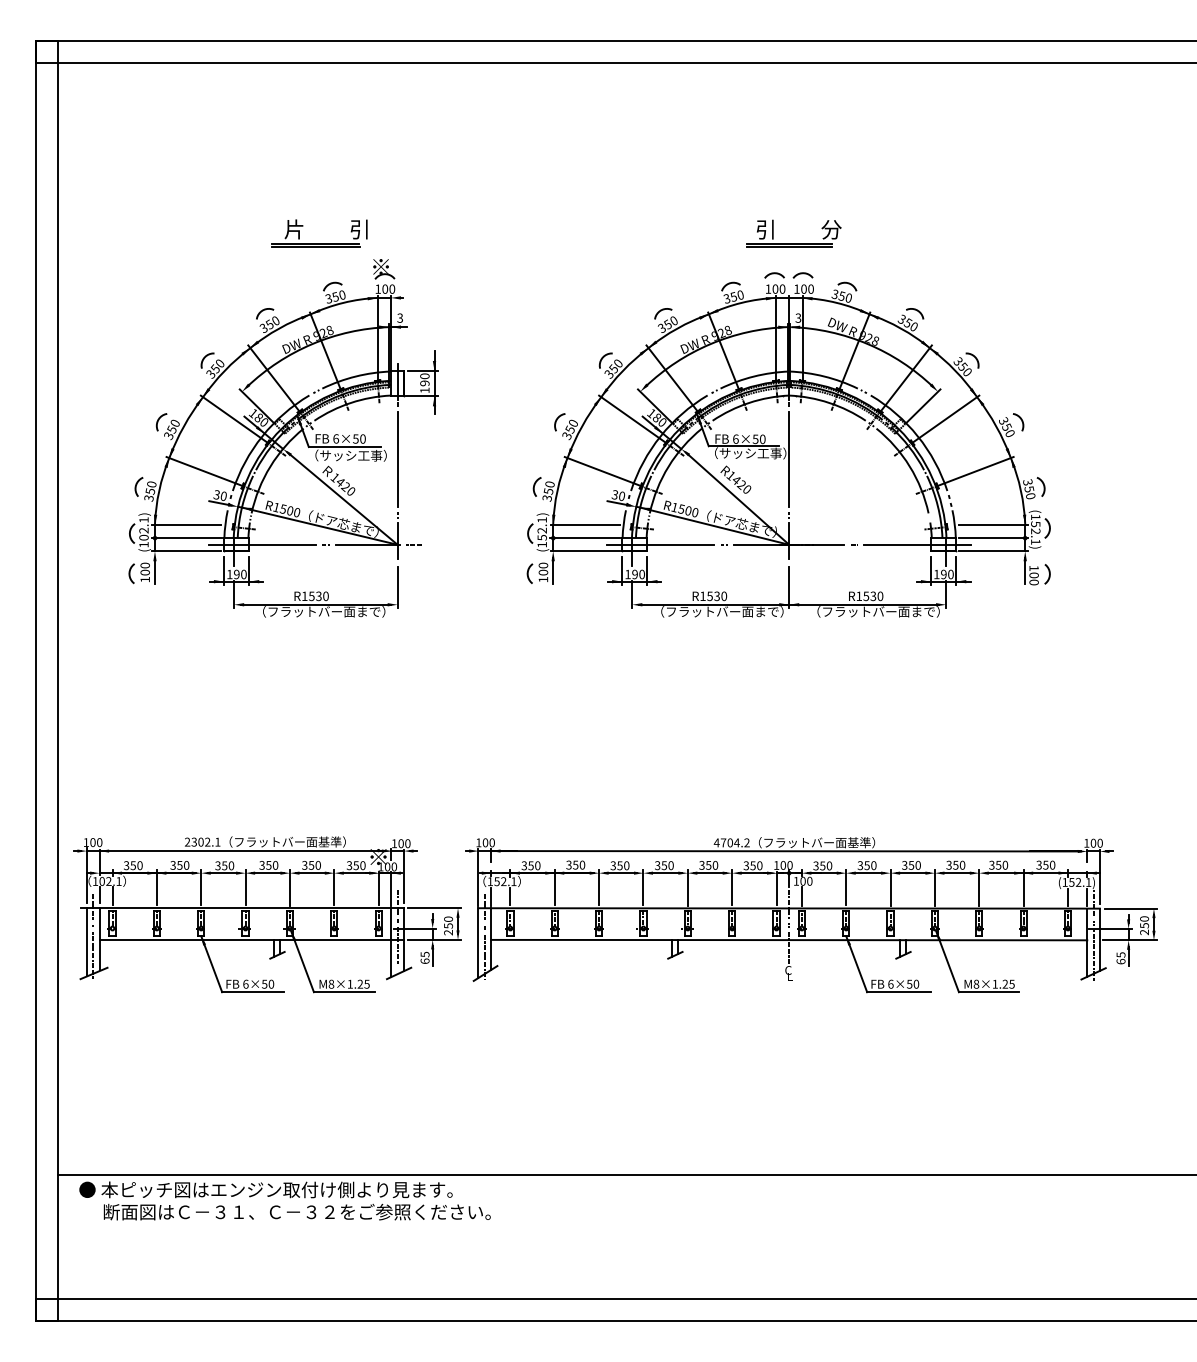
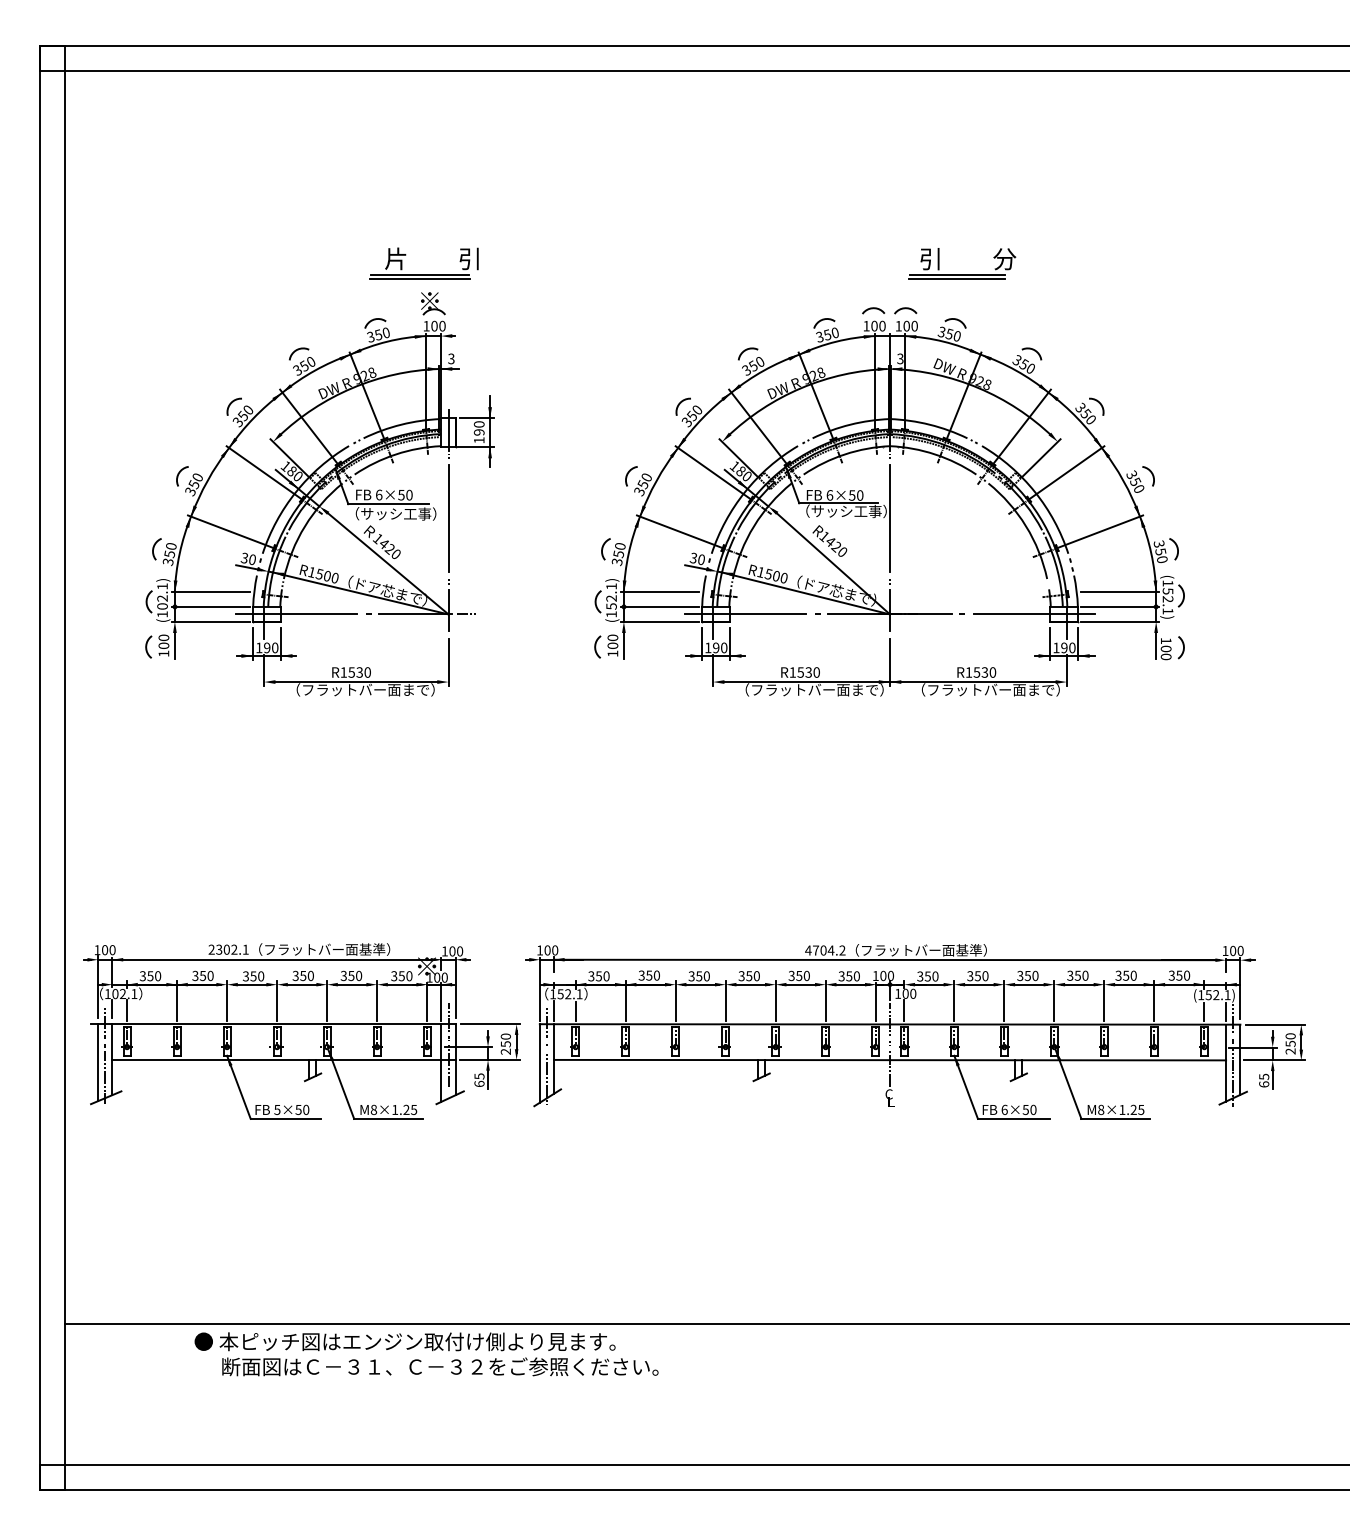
part: (318, 243) -> (423, 274), moved
part: (794, 243) -> (962, 274), moved
text: (245, 983) -> (277, 1109), 6×50 -> 5×50
text: (284, 1201) -> (426, 1354), moved

